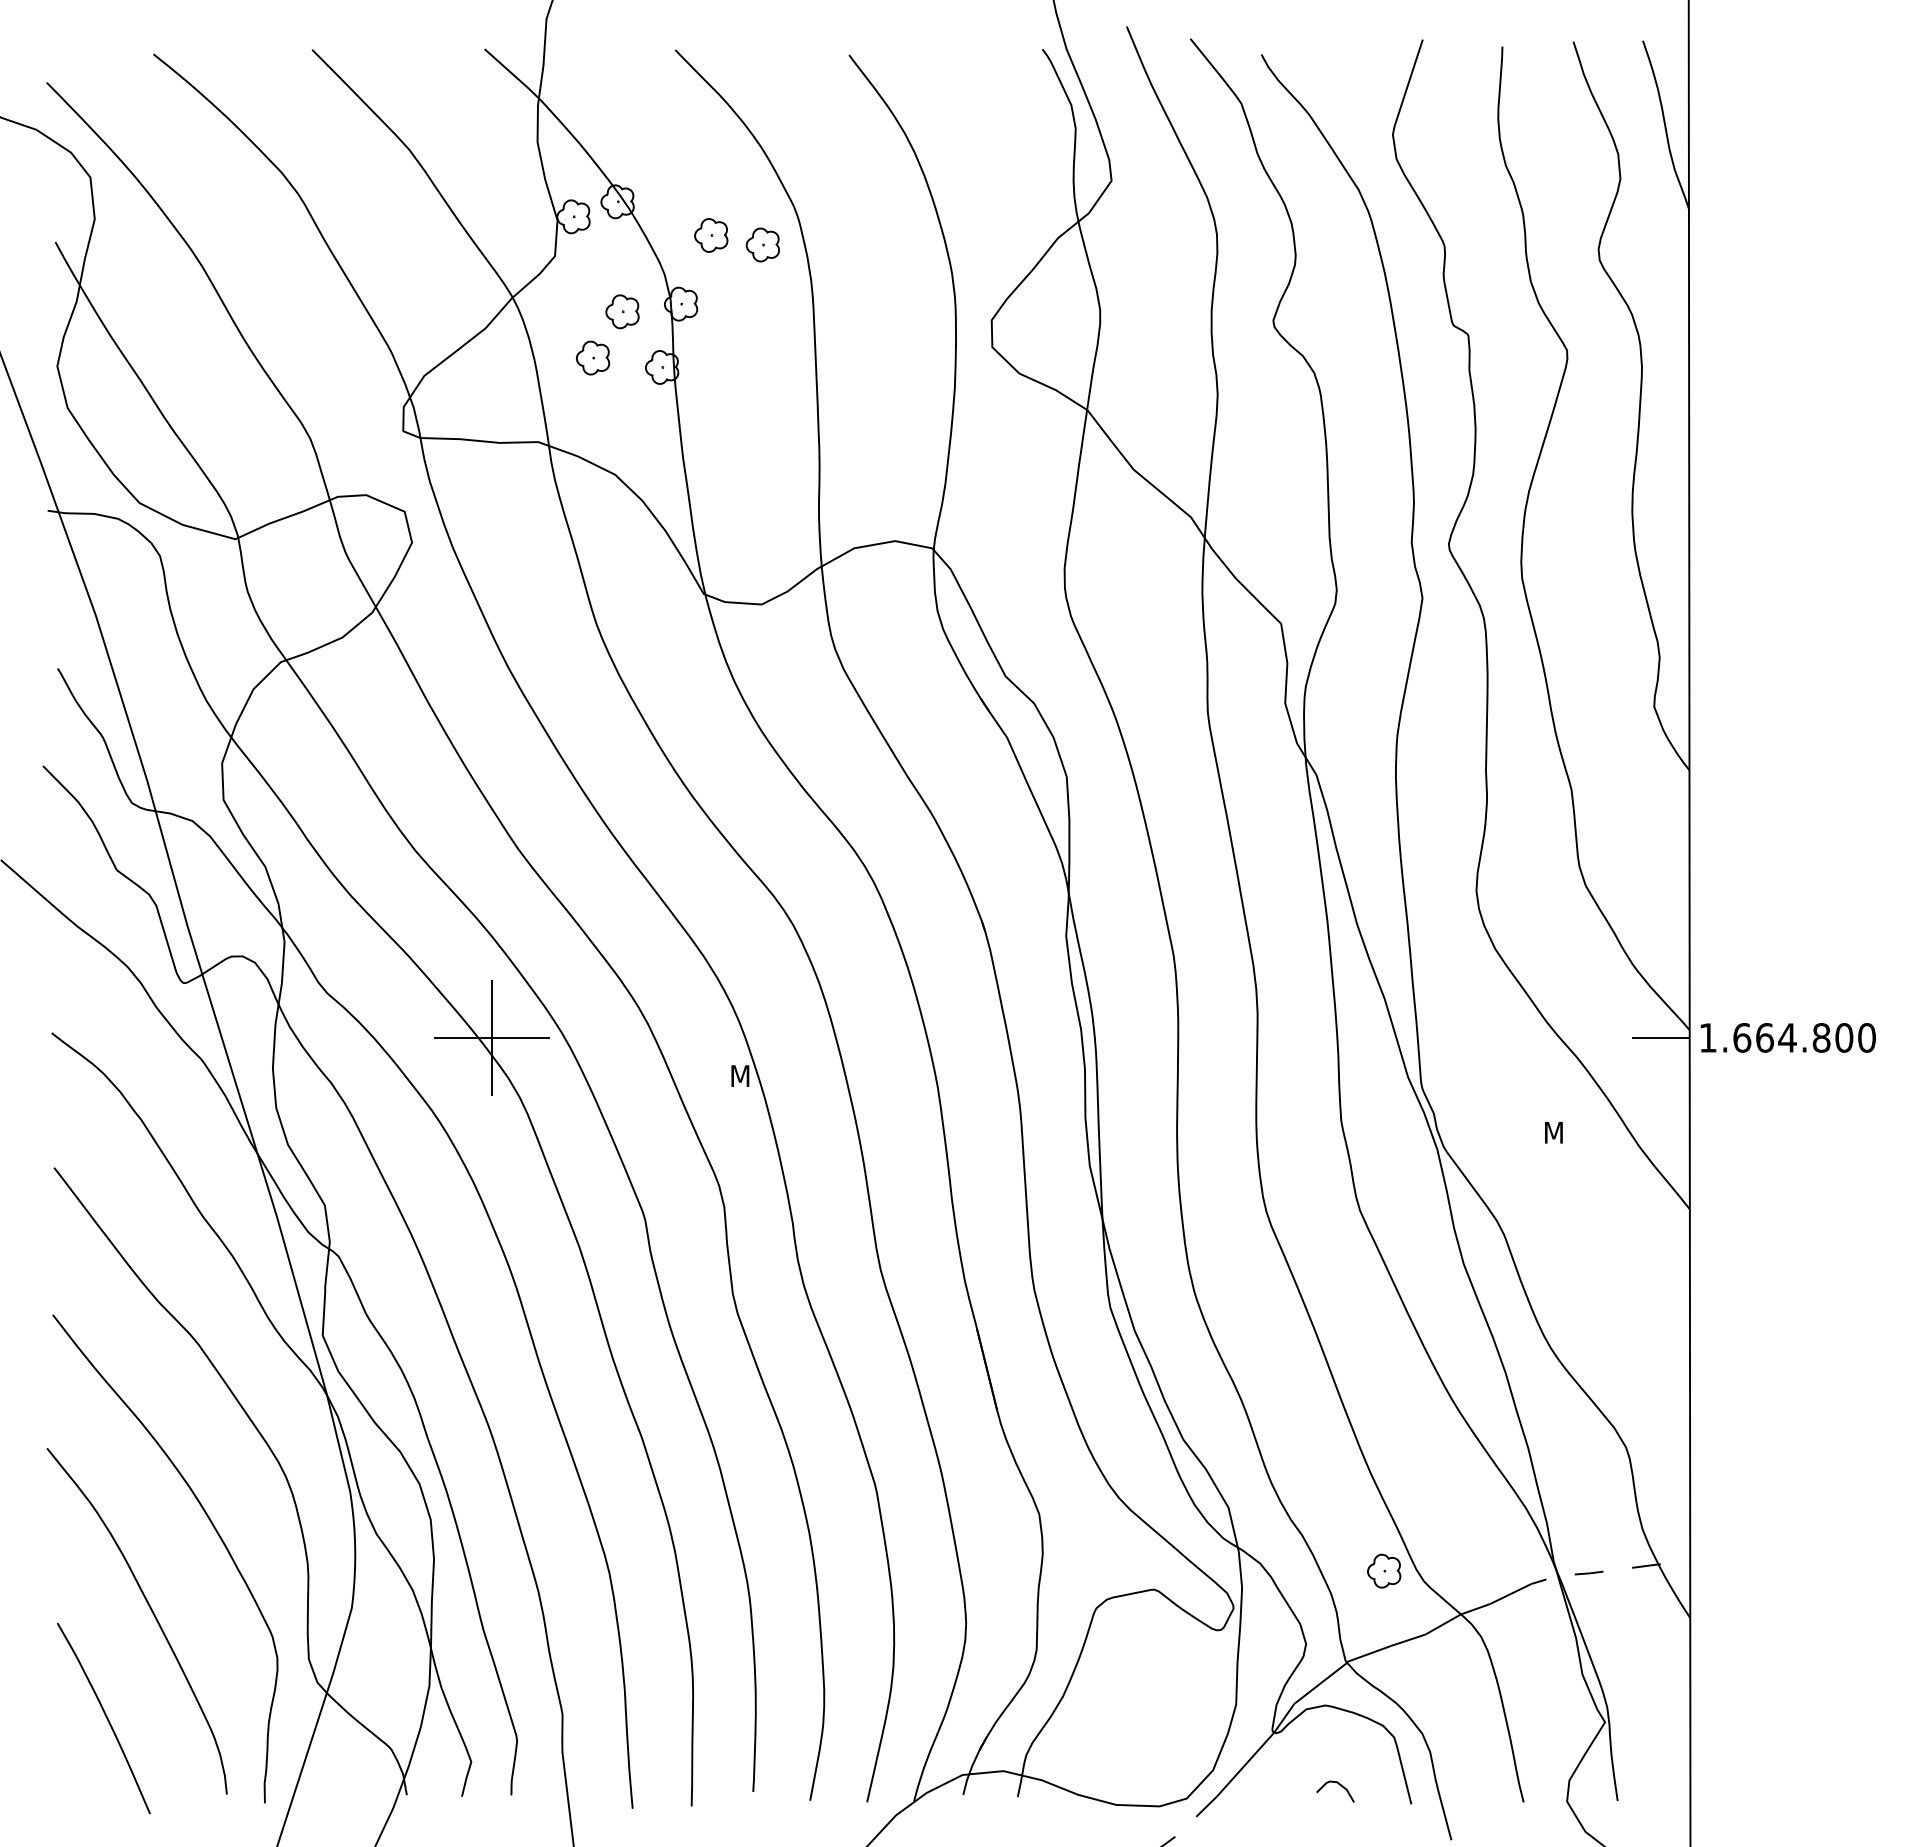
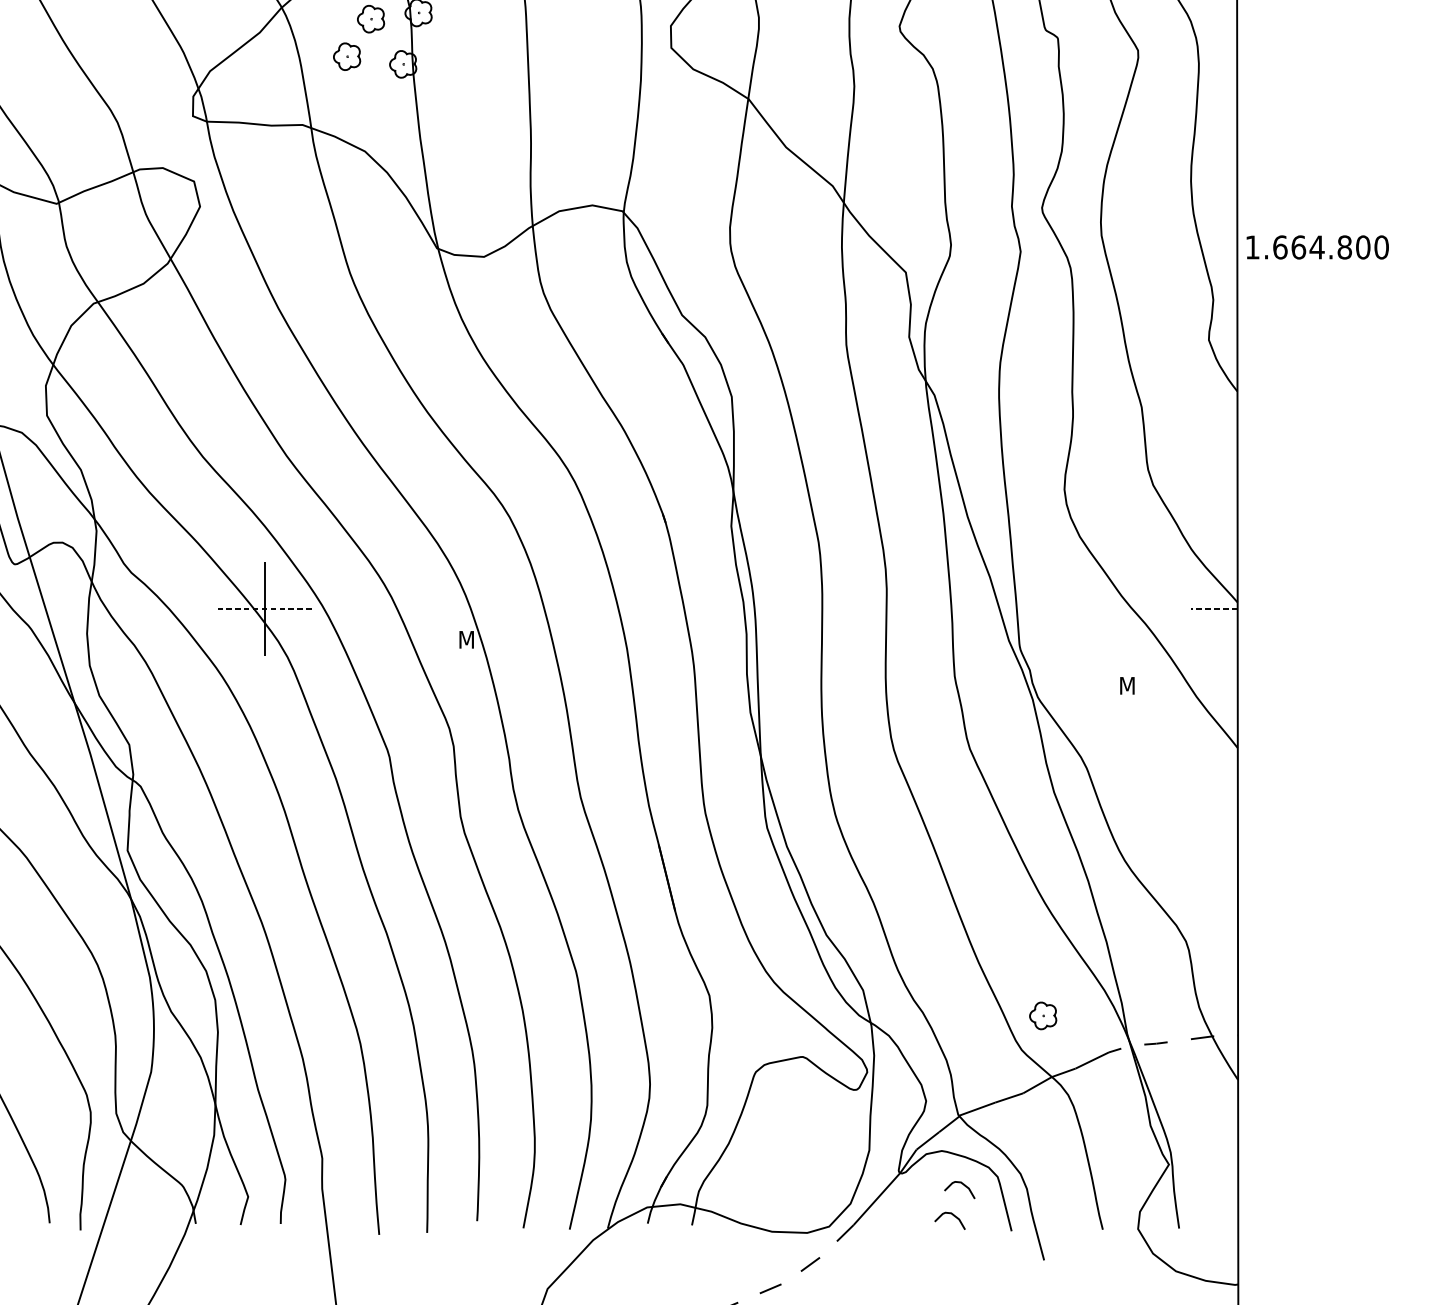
line: (492, 1037) -> (265, 608), solid -> dashed
line: (1660, 1037) -> (1213, 608), solid -> dashed
text: (1787, 1037) -> (1317, 247), moved
part: (1384, 1570) -> (1043, 1015), moved
curve: (1352, 1748) -> (963, 1185), added

